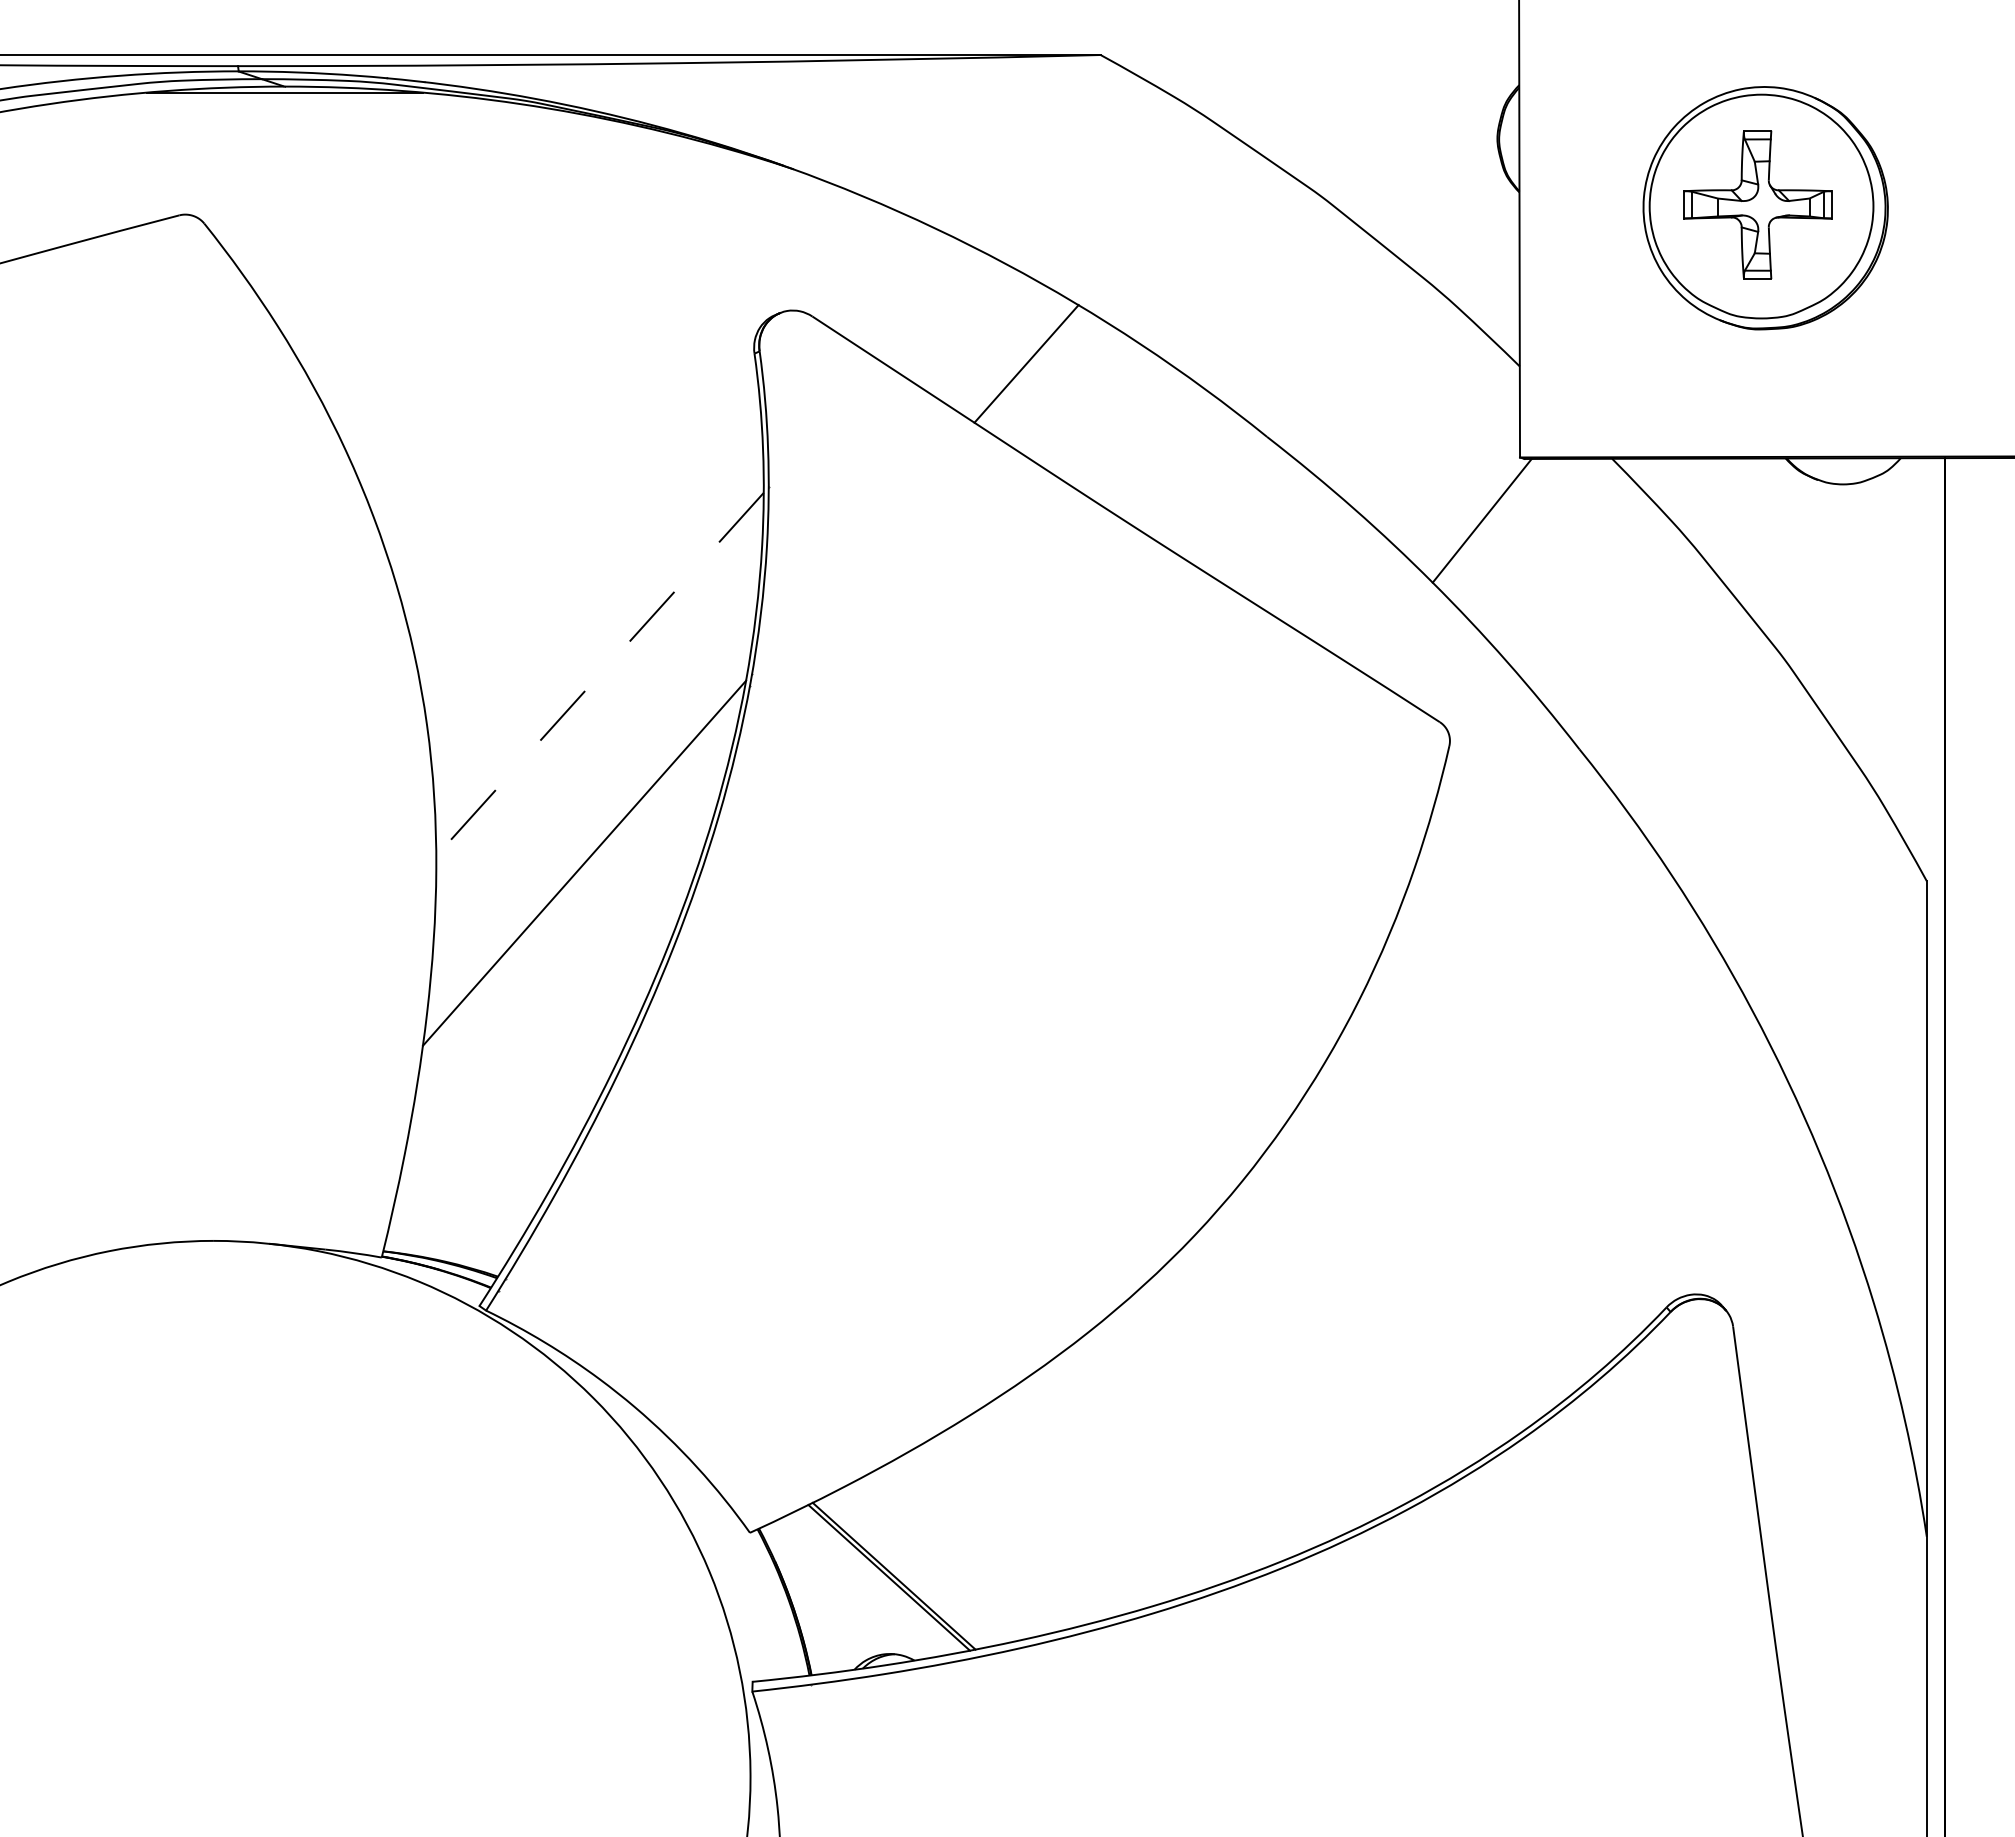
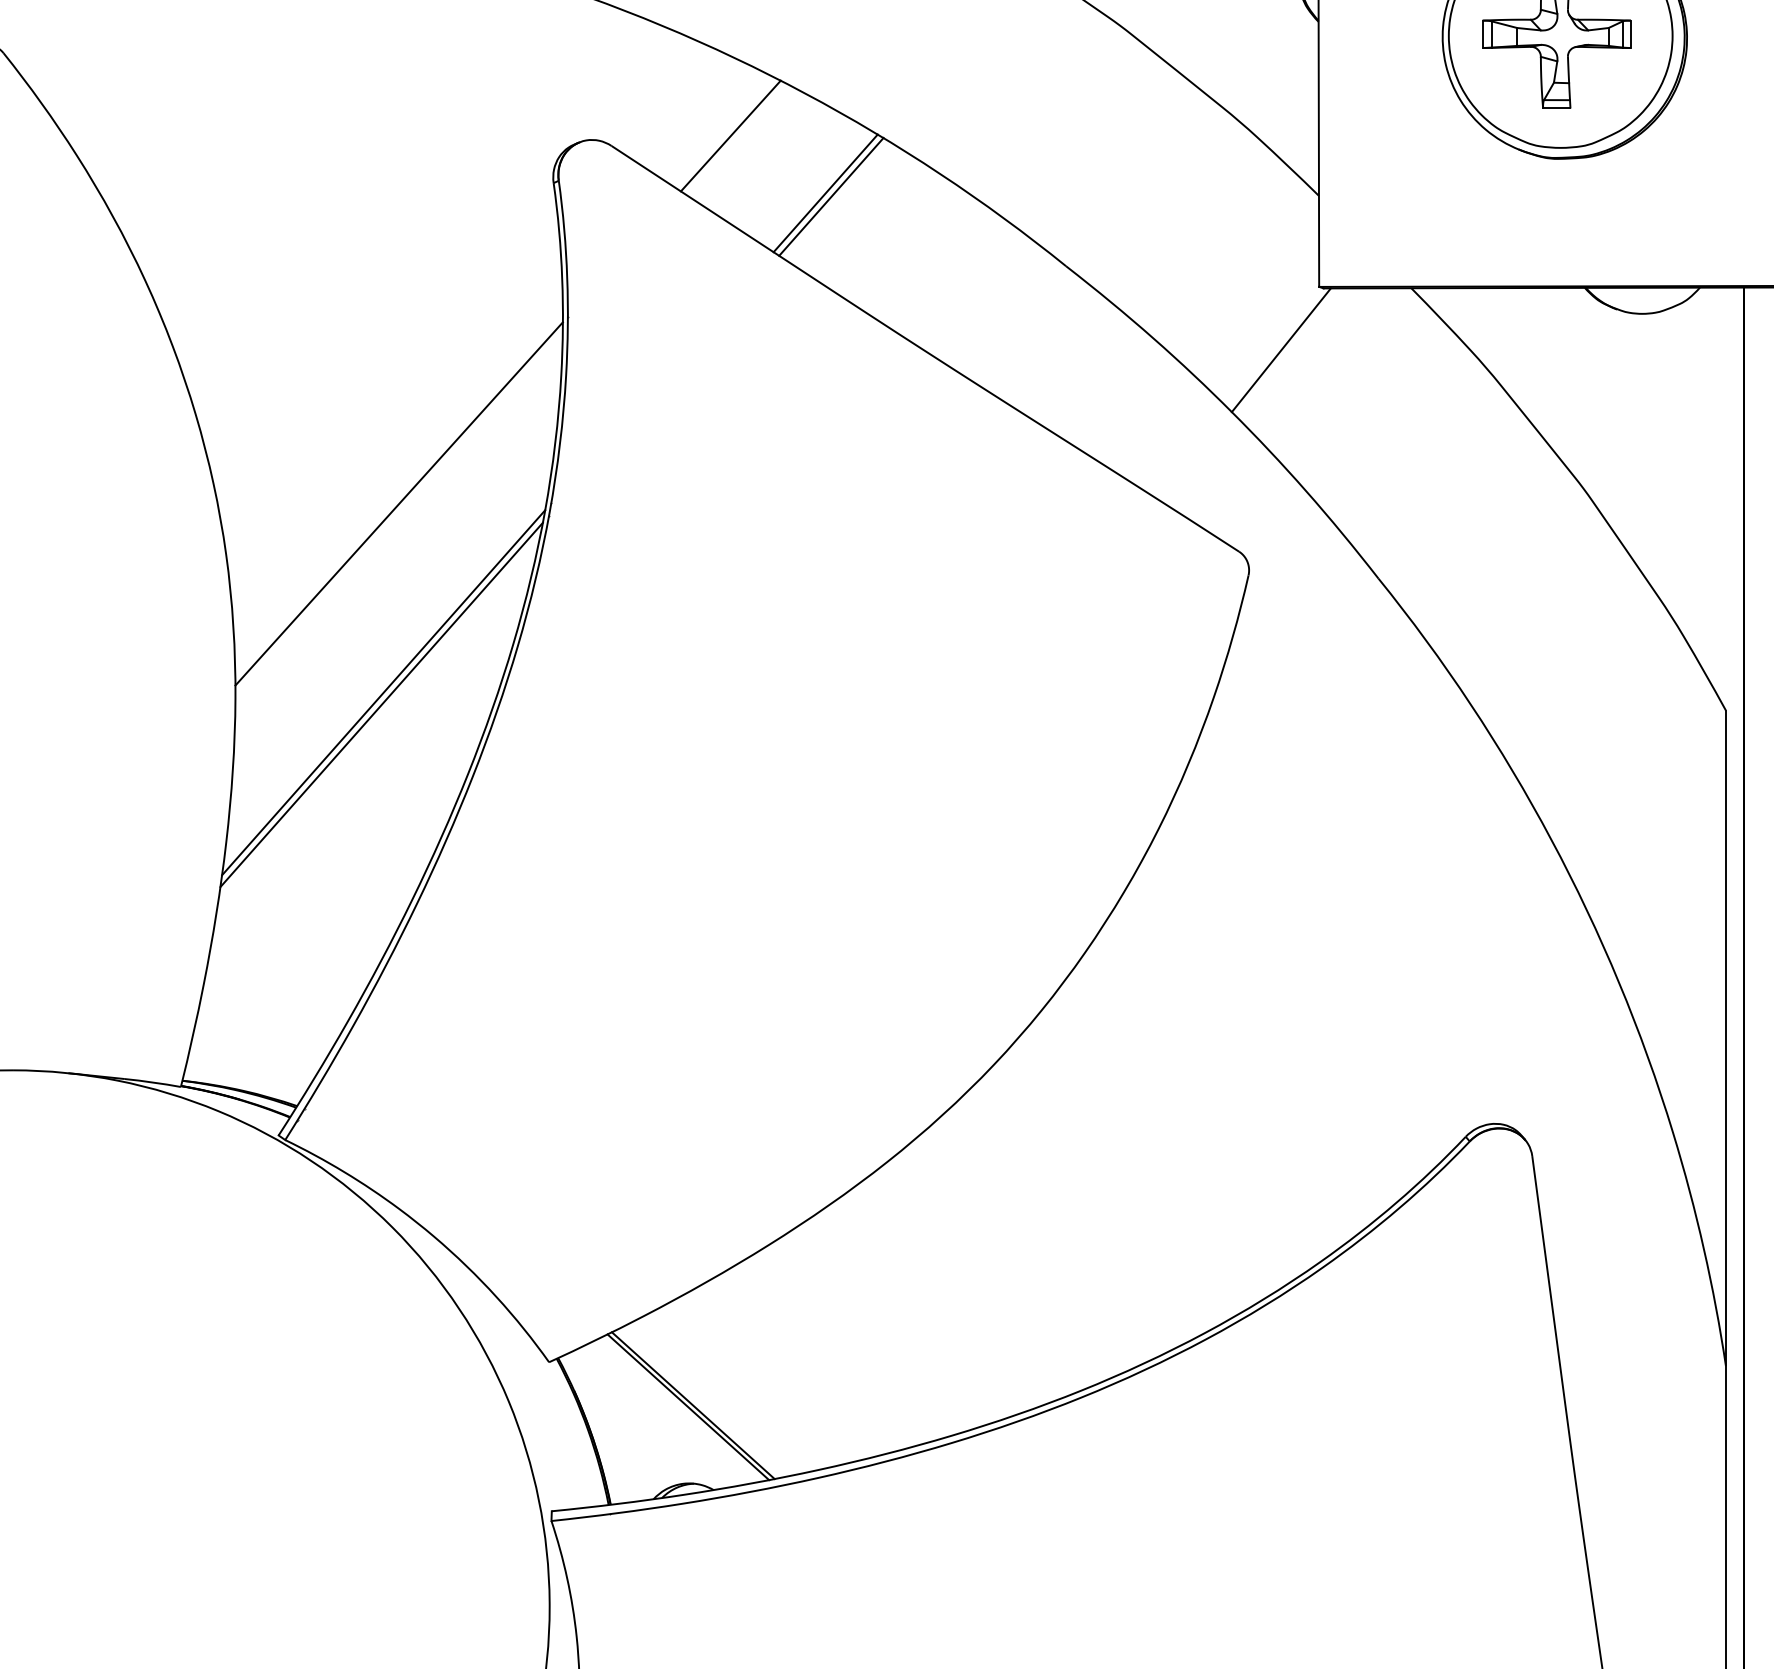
line: (931, 306) -> (730, 135), added
line: (1032, 367) -> (831, 196), added
line: (600, 674) -> (399, 503), dashed -> solid
line: (582, 875) -> (381, 704), added

